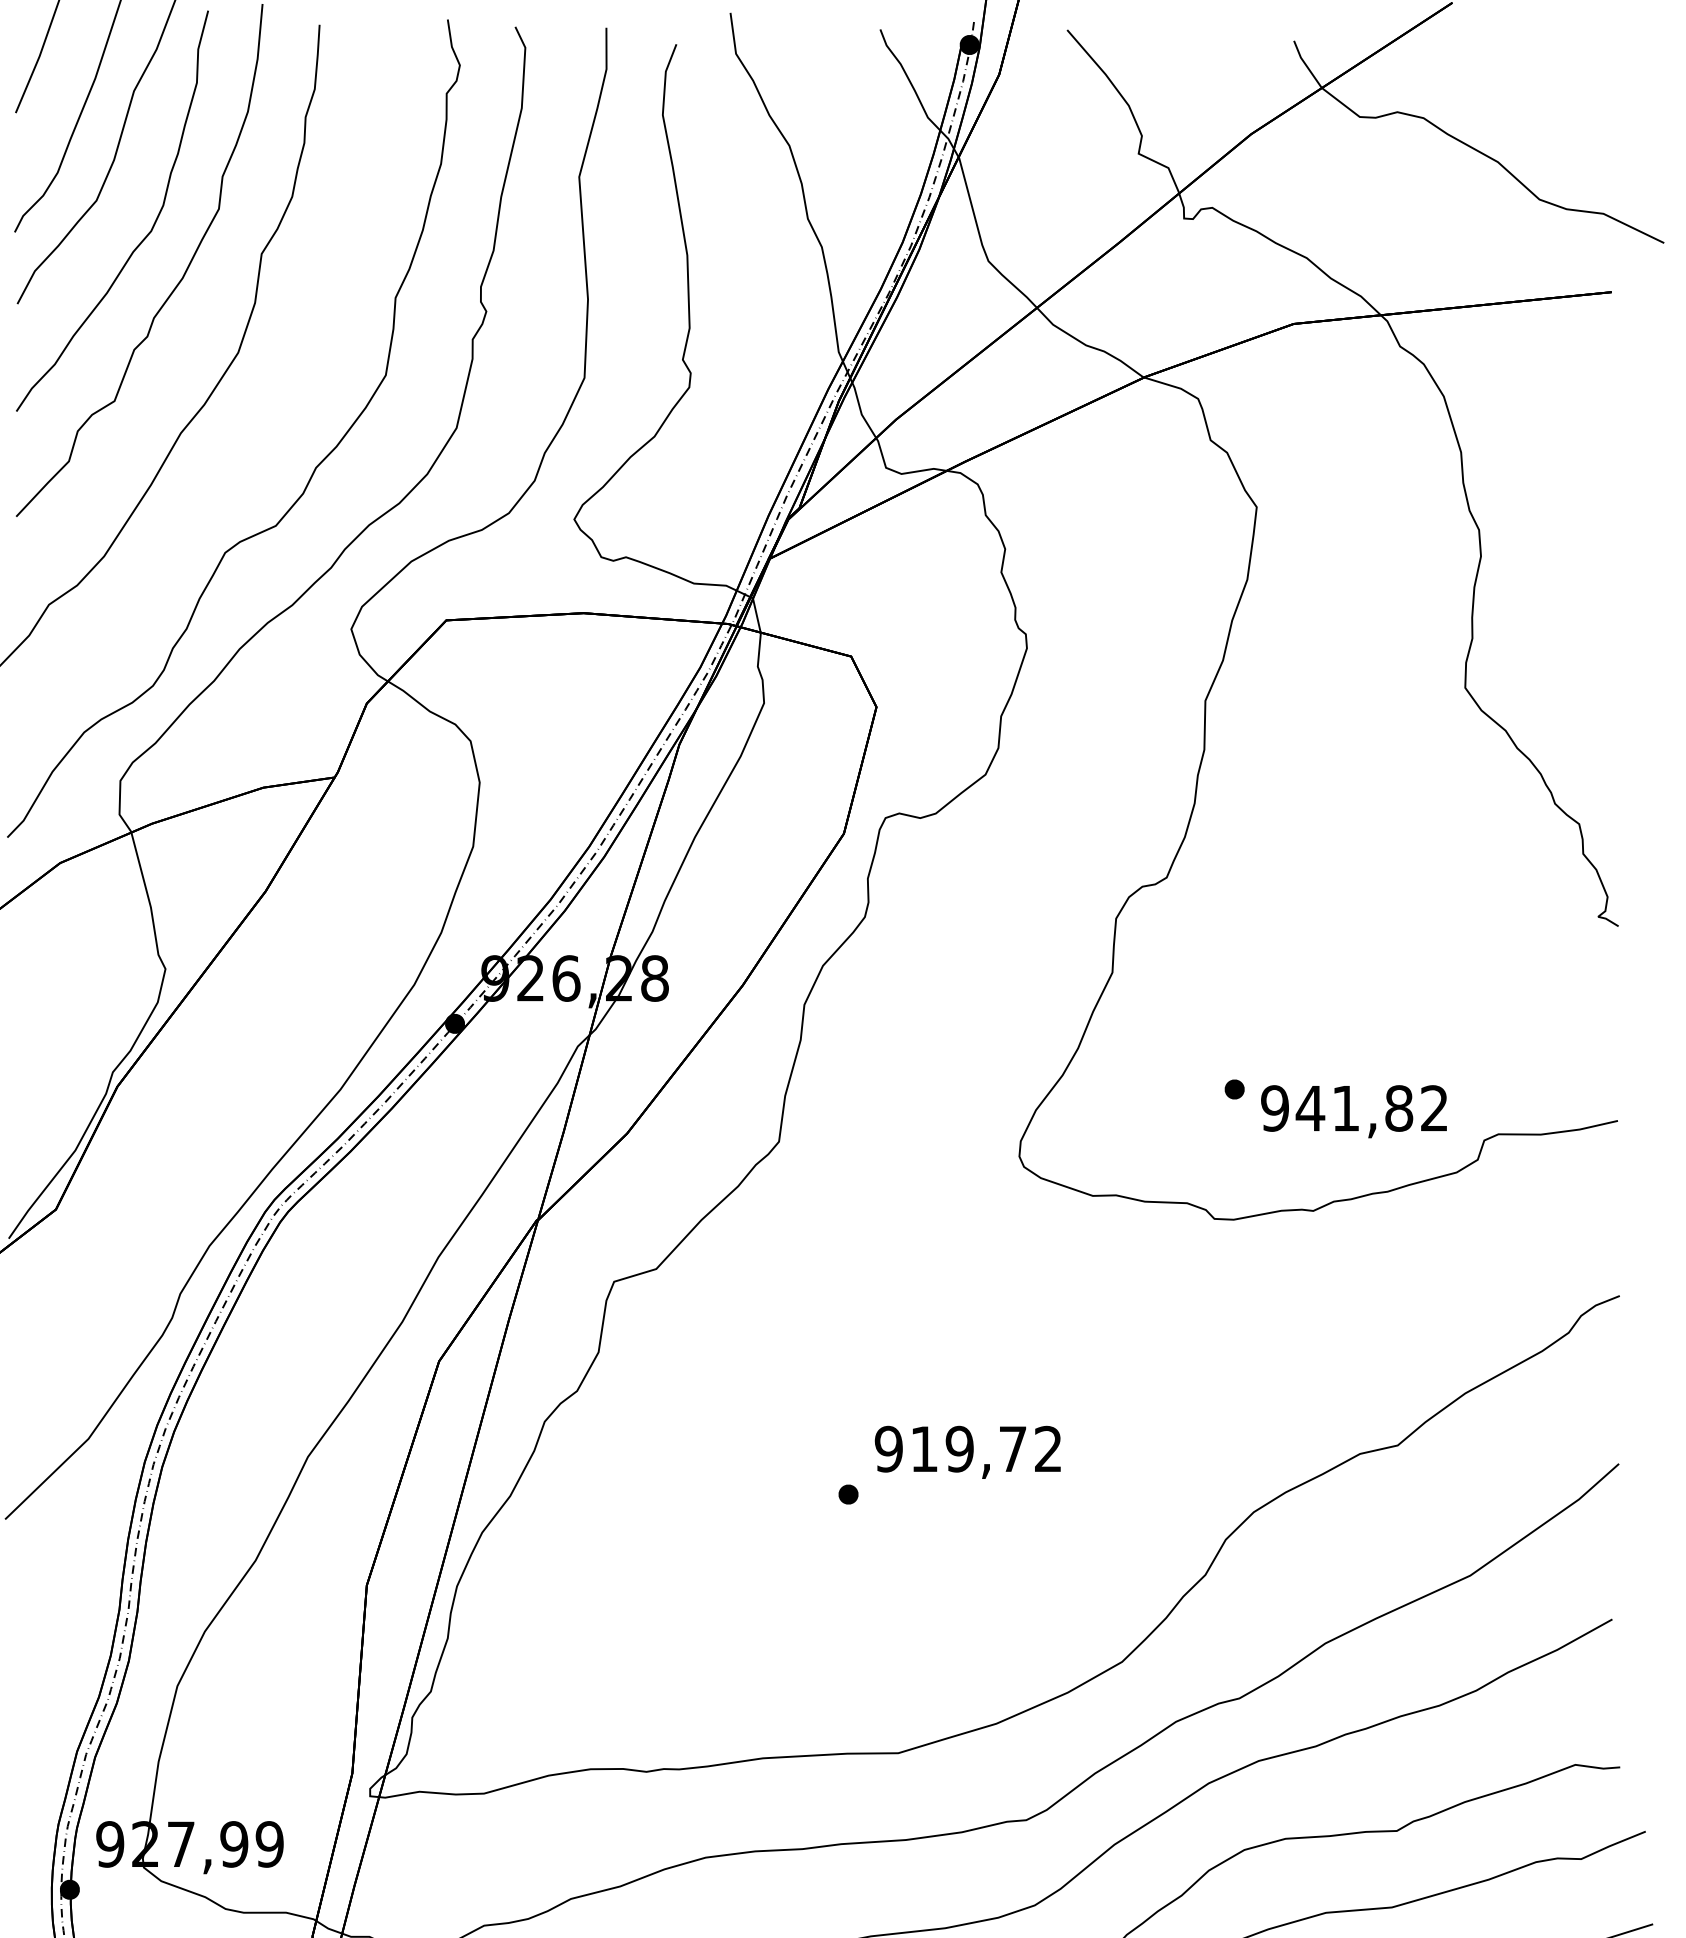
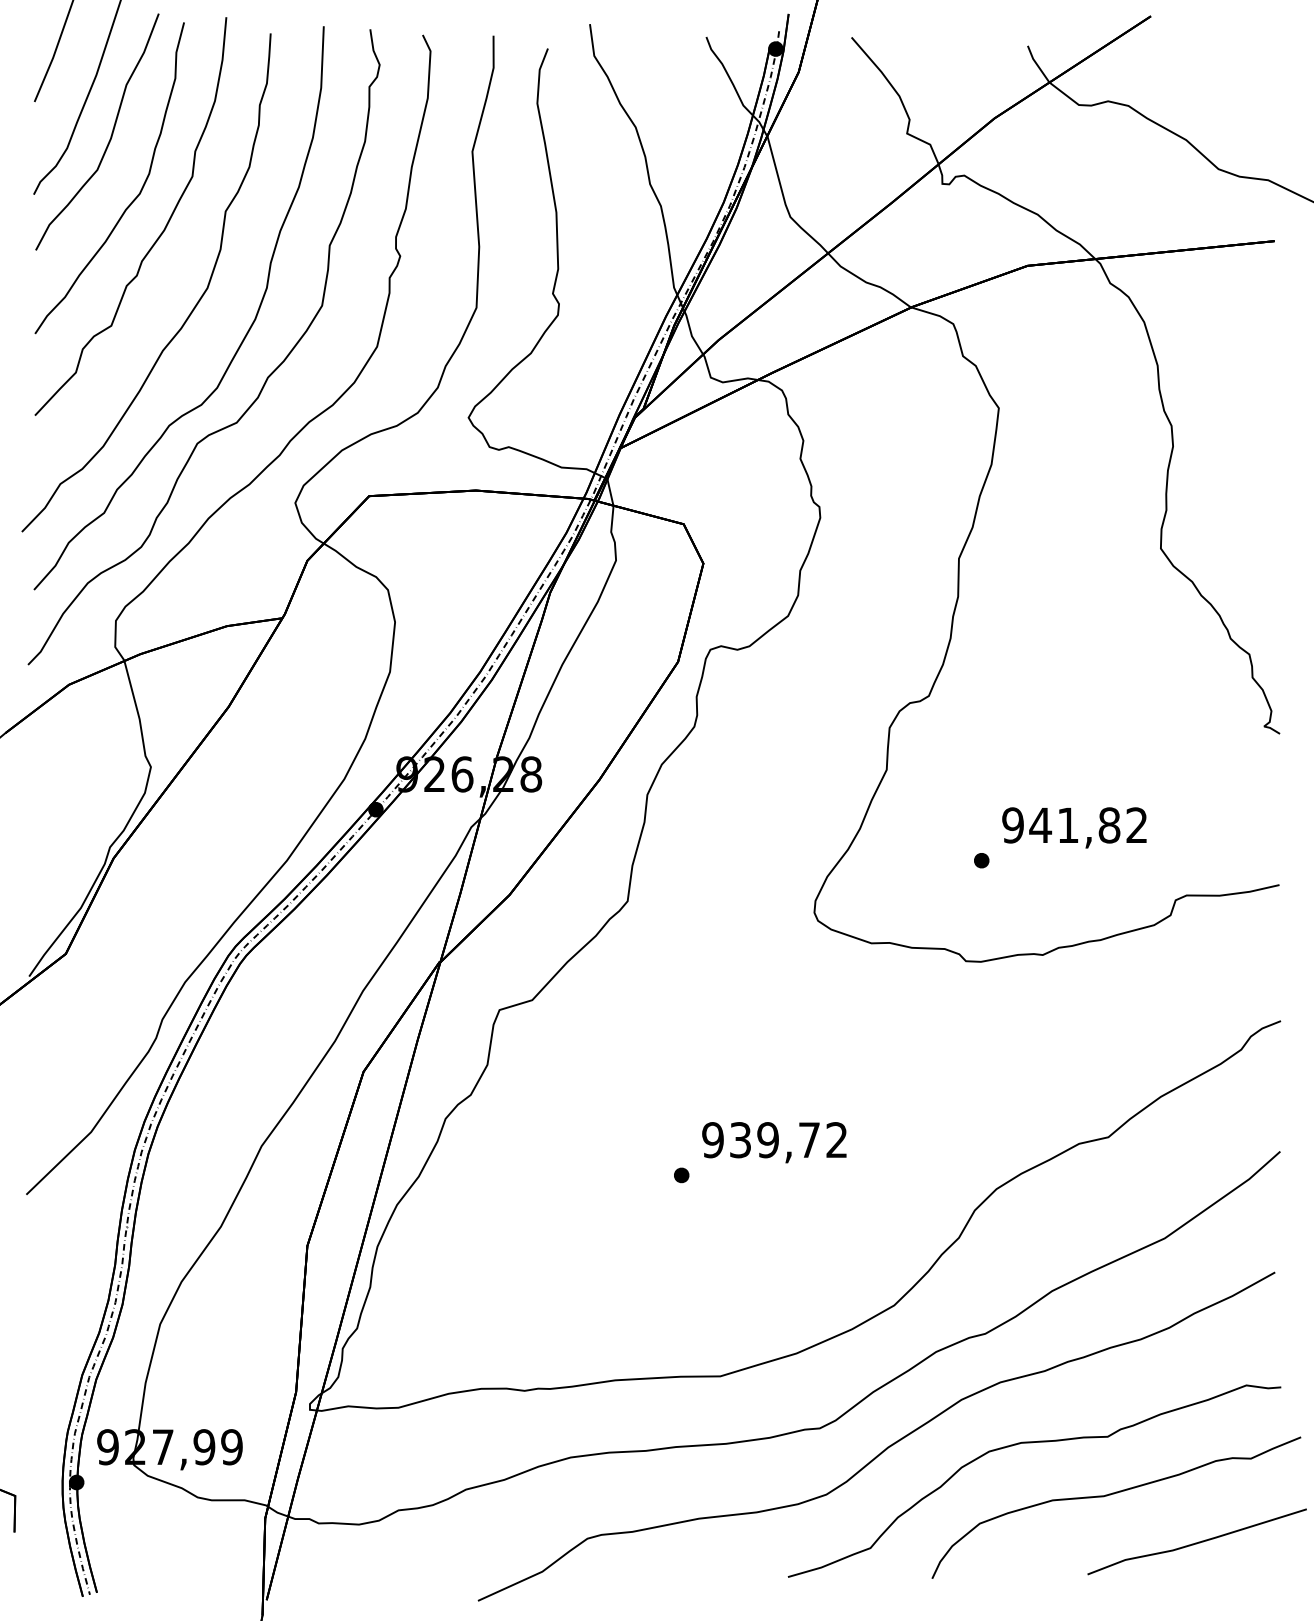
curve: (278, 427) -> (238, 346), added
text: (1354, 1111) -> (1074, 827), moved
text: (924, 1449) -> (740, 1140), 919,72 -> 939,72

